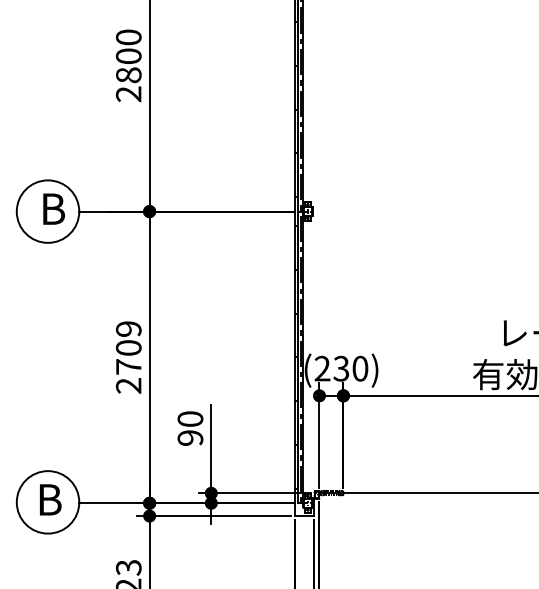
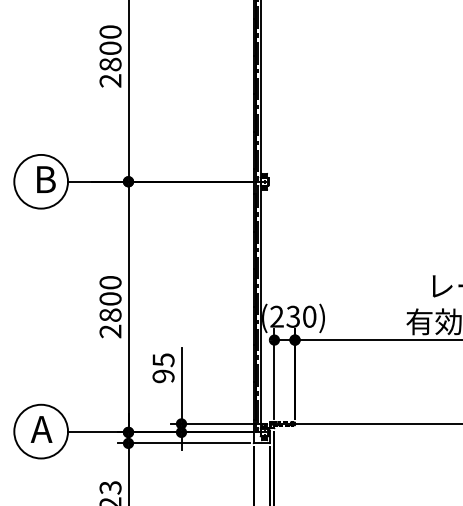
text: (128, 347) -> (110, 298), 2709 -> 2800
text: (190, 419) -> (163, 360), 90 -> 95
text: (48, 499) -> (41, 429), B -> A

